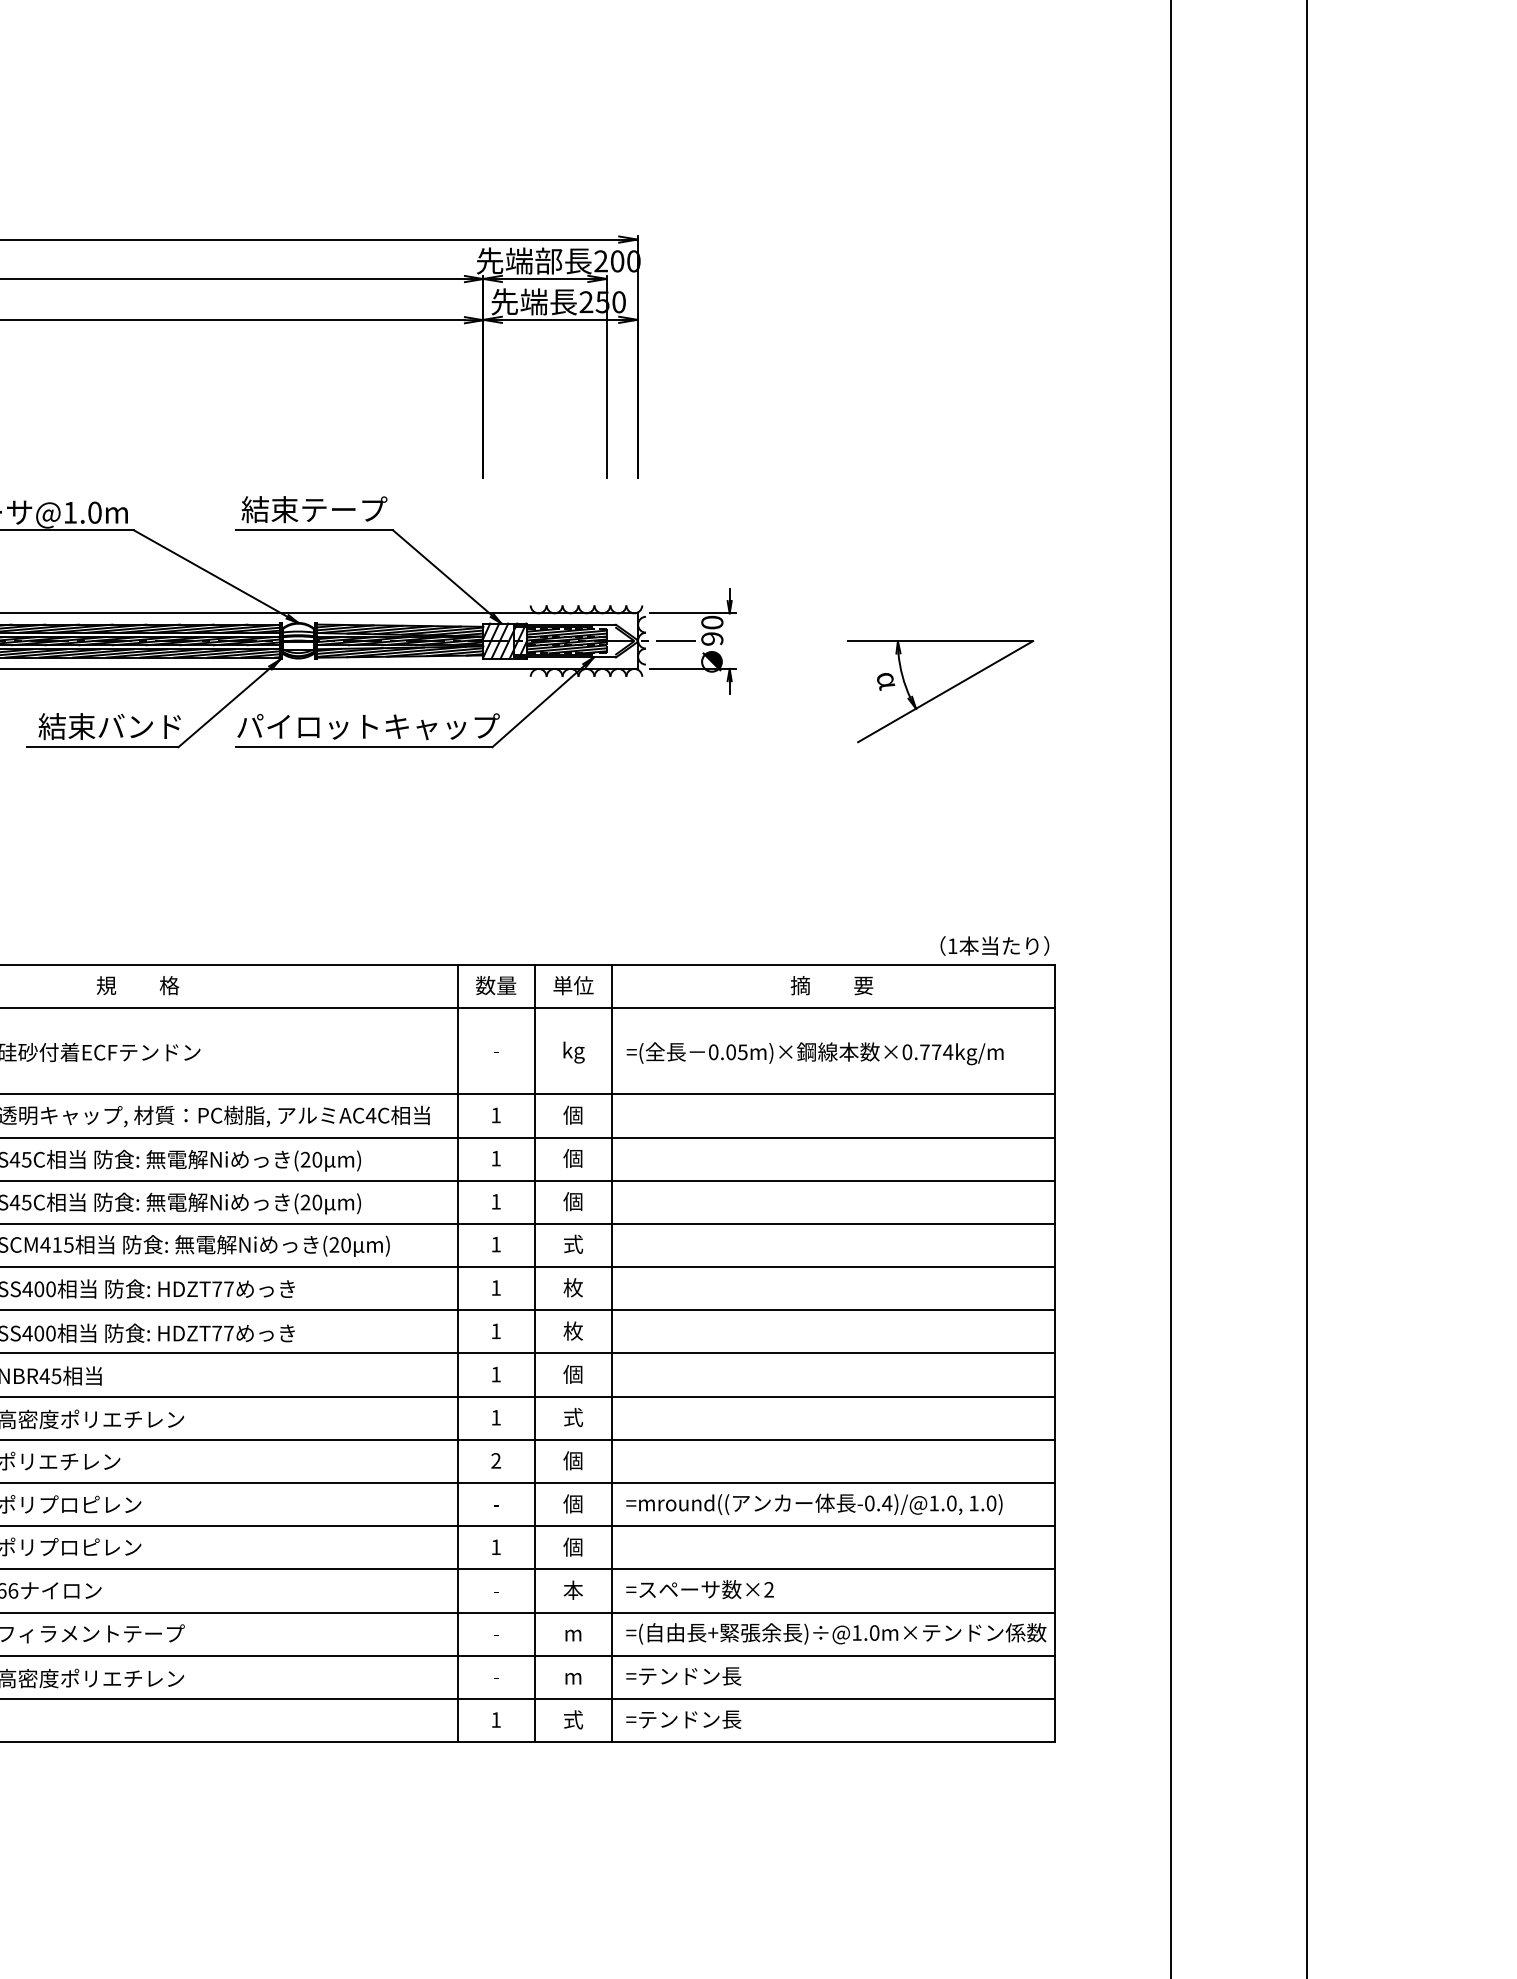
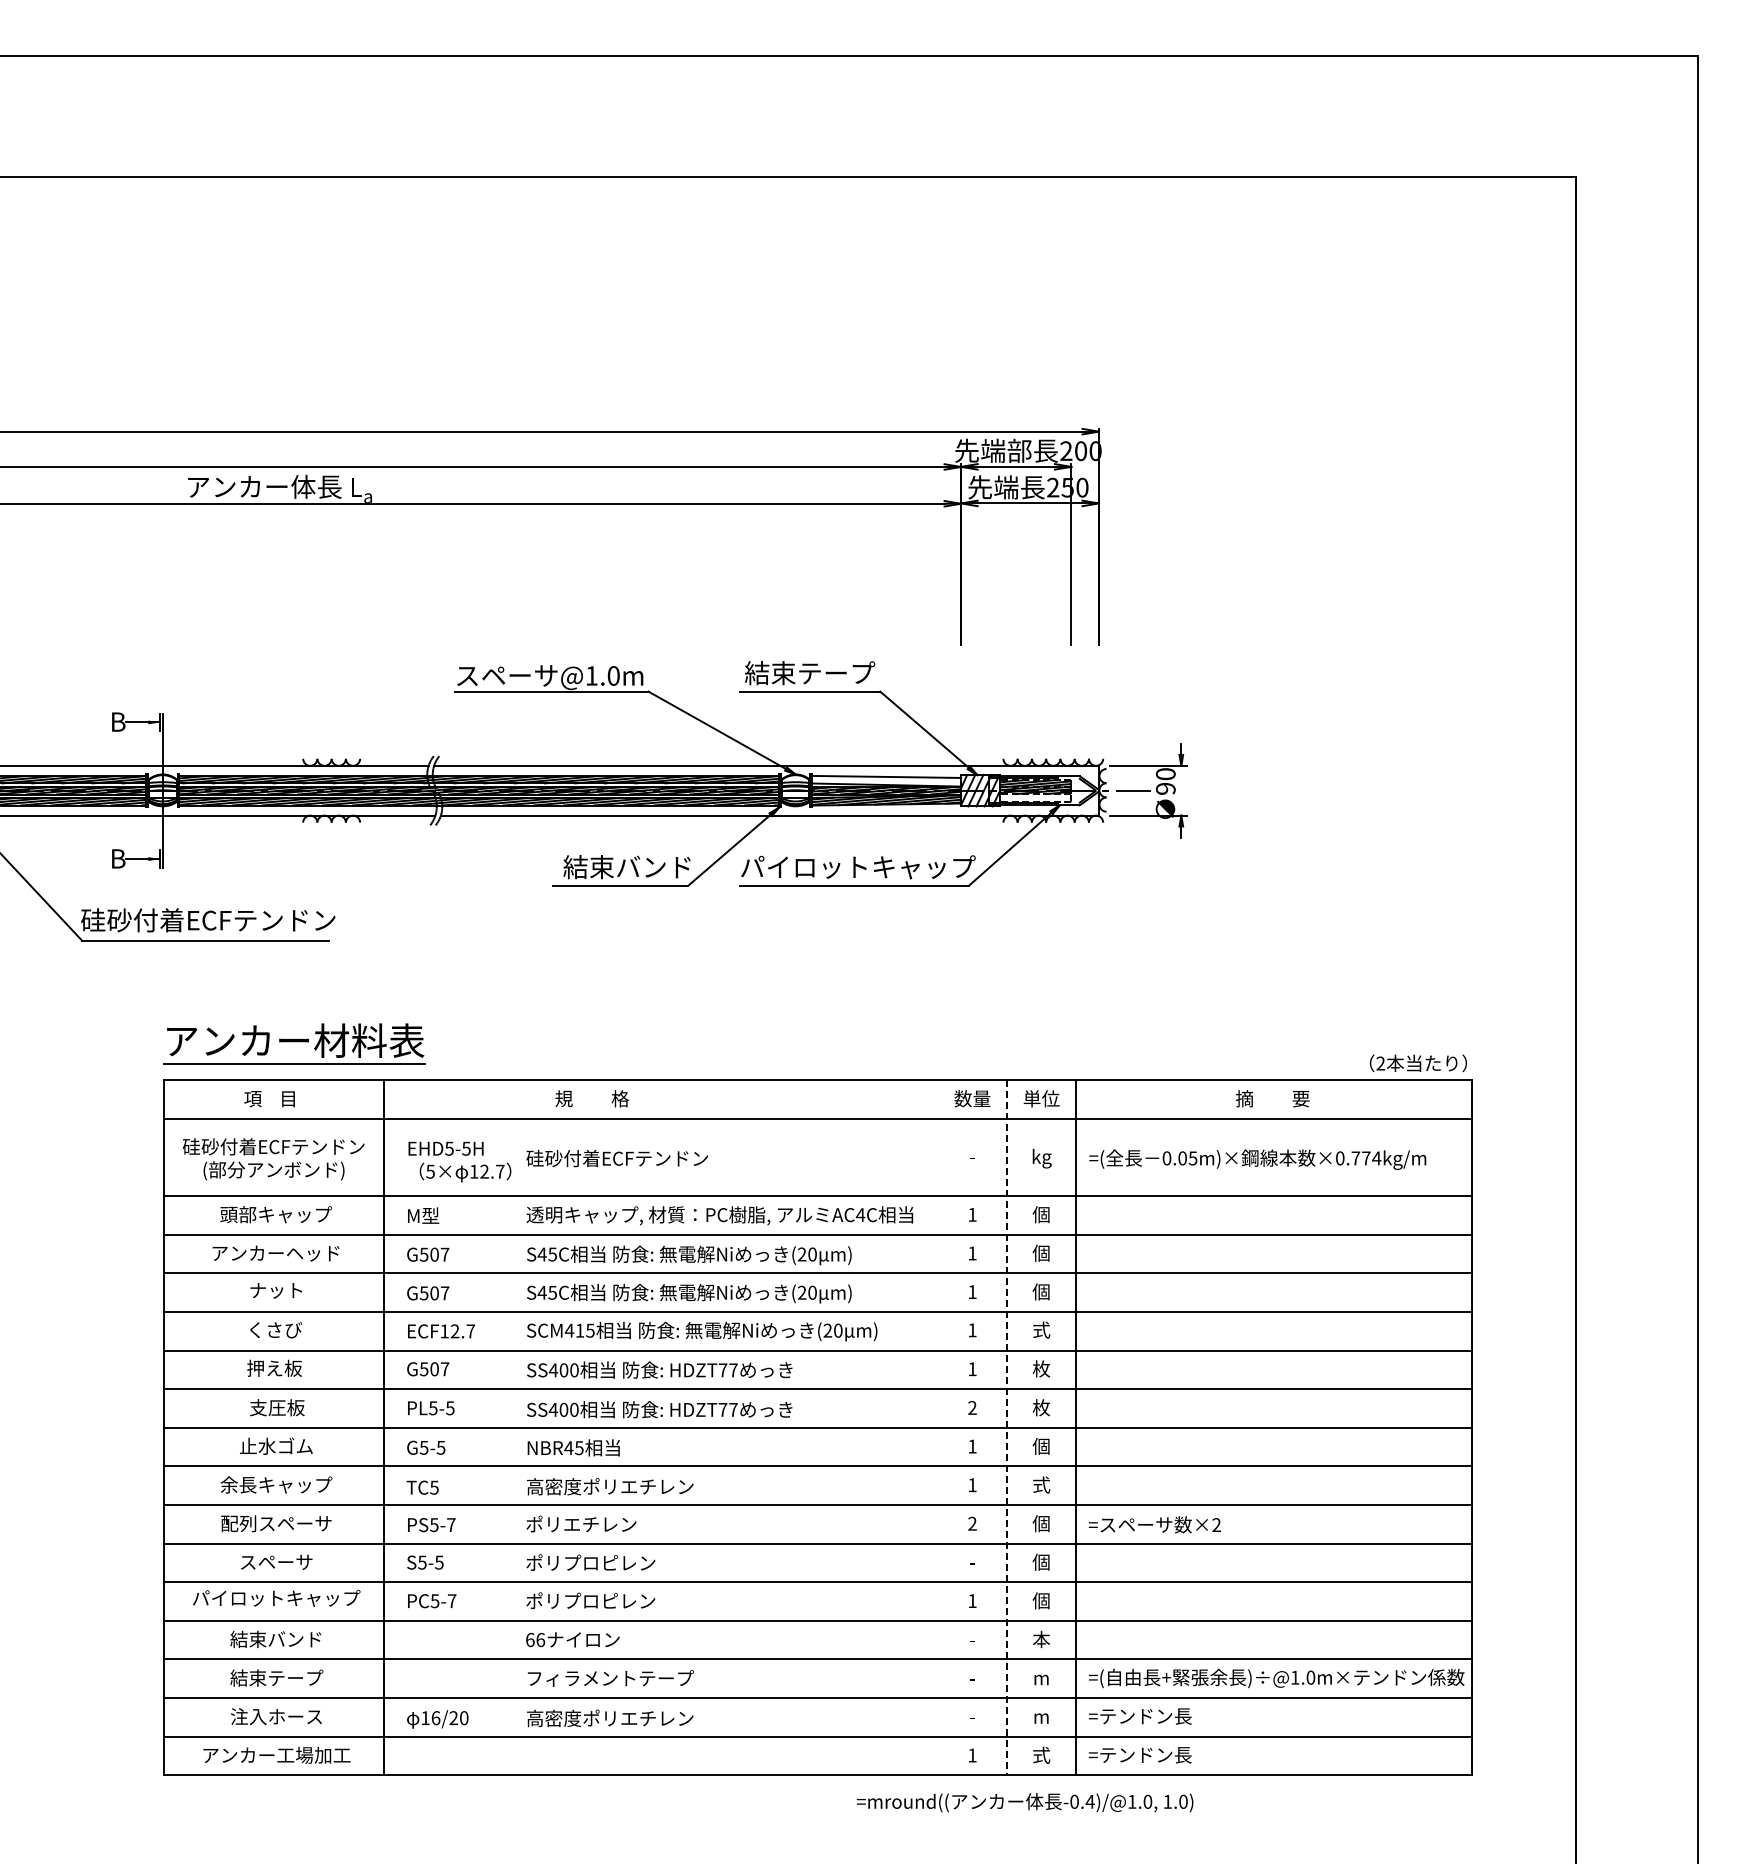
hatch: (399, 630) -> (886, 781), removed
hatch: (566, 648) -> (1035, 797), removed
part: (940, 691) -> (1369, 835), removed
text: (952, 946) -> (1380, 1063), 1 -> 2
text: (137, 985) -> (591, 1098), moved
text: (496, 1330) -> (972, 1407), 1 -> 2
line: (458, 1353) -> (938, 1427), removed
line: (535, 1353) -> (1007, 1427), solid -> dashed
text: (813, 1504) -> (1024, 1802), moved
text: (699, 1589) -> (1154, 1524), moved

